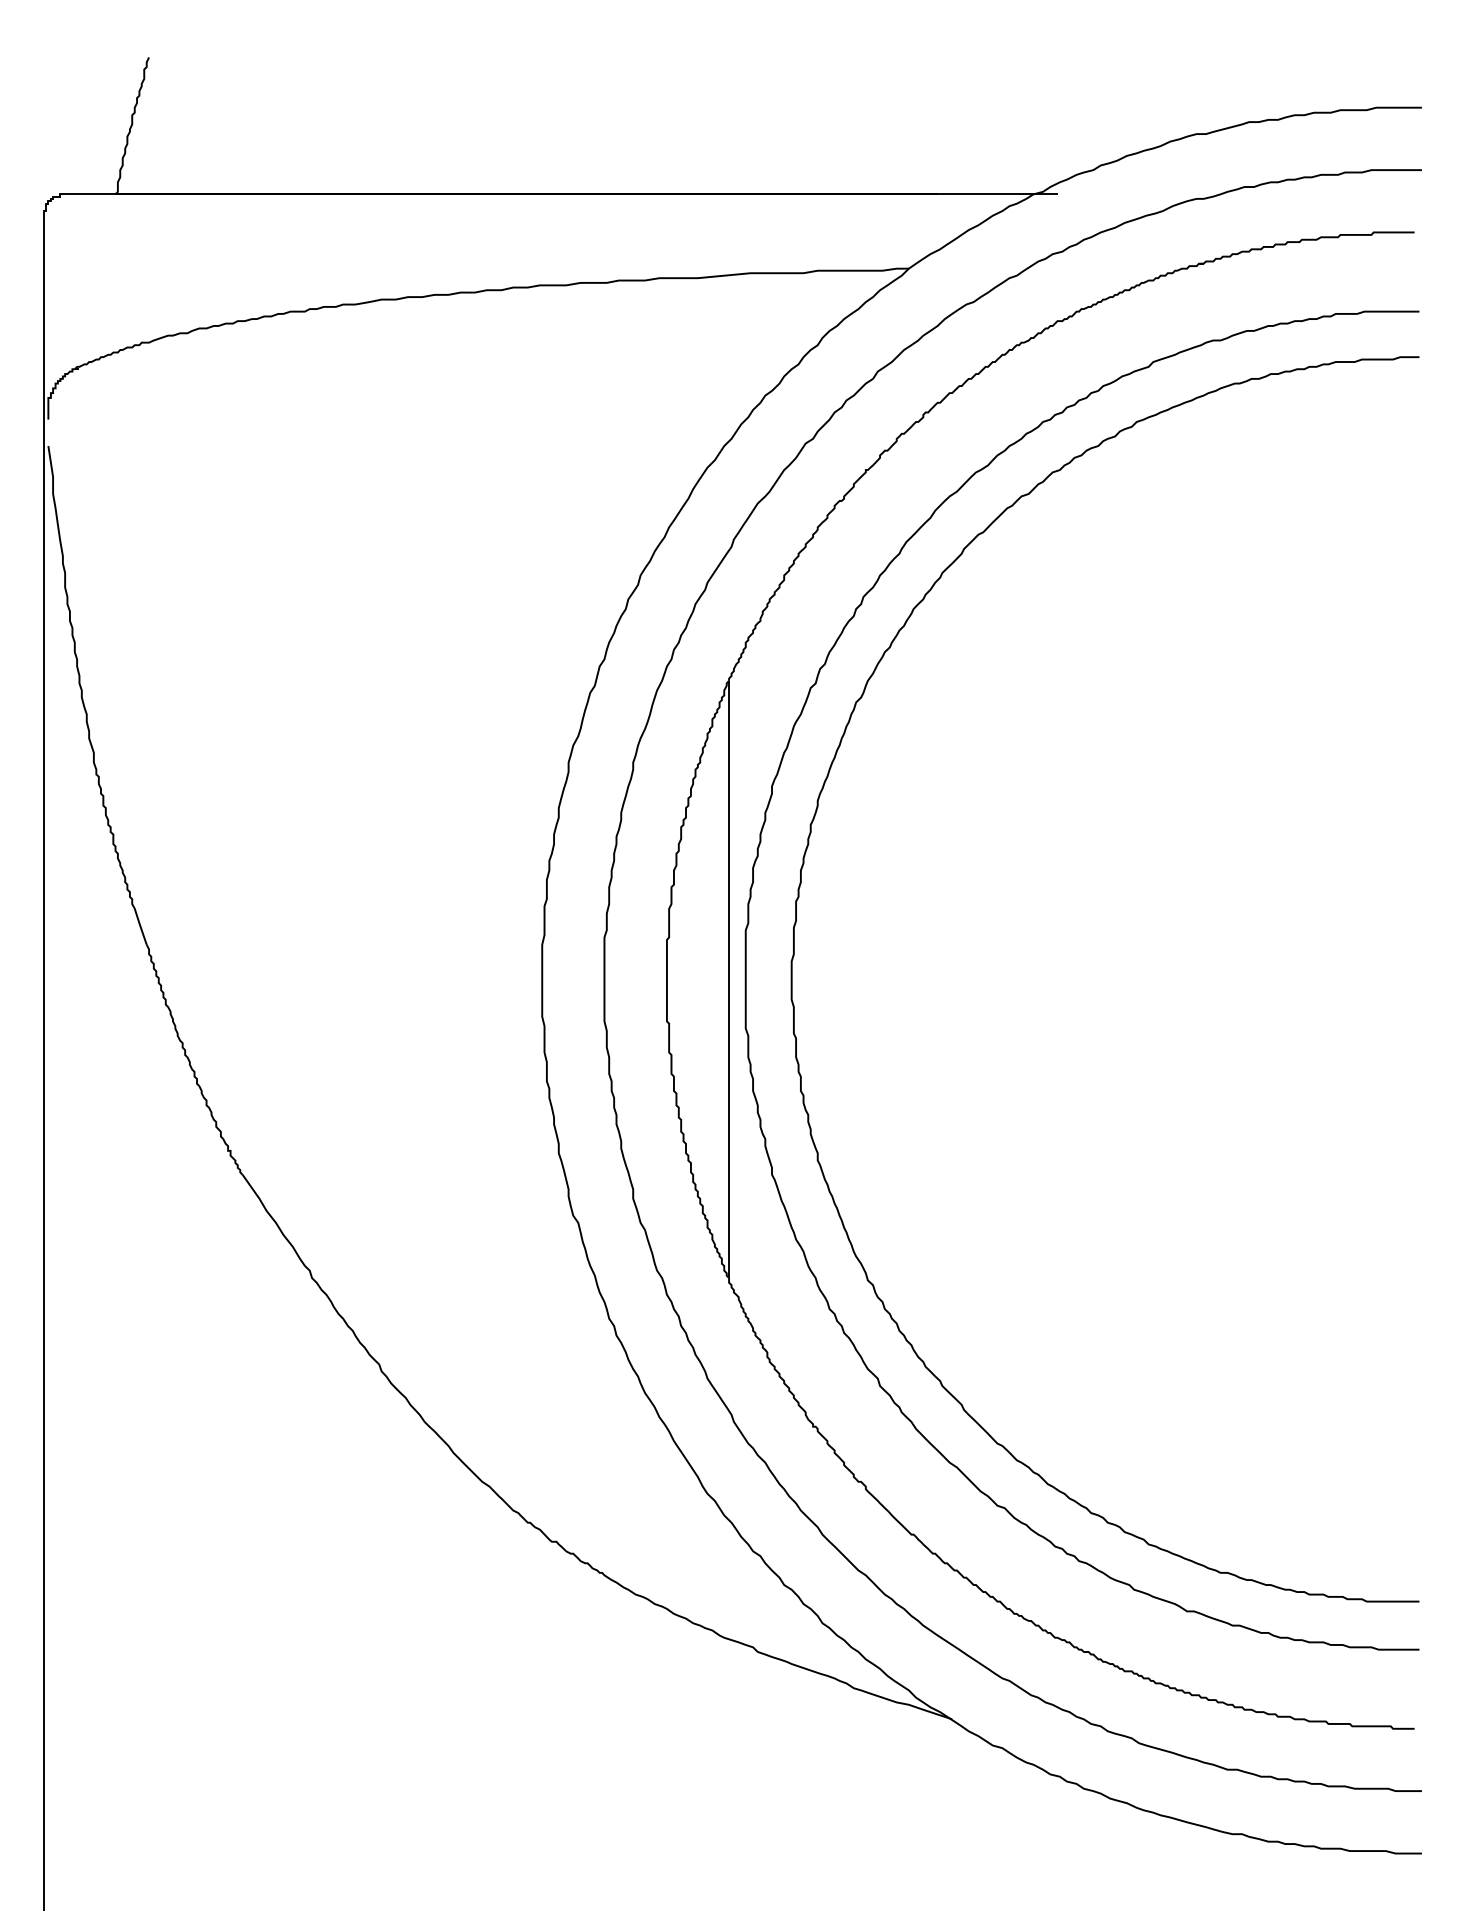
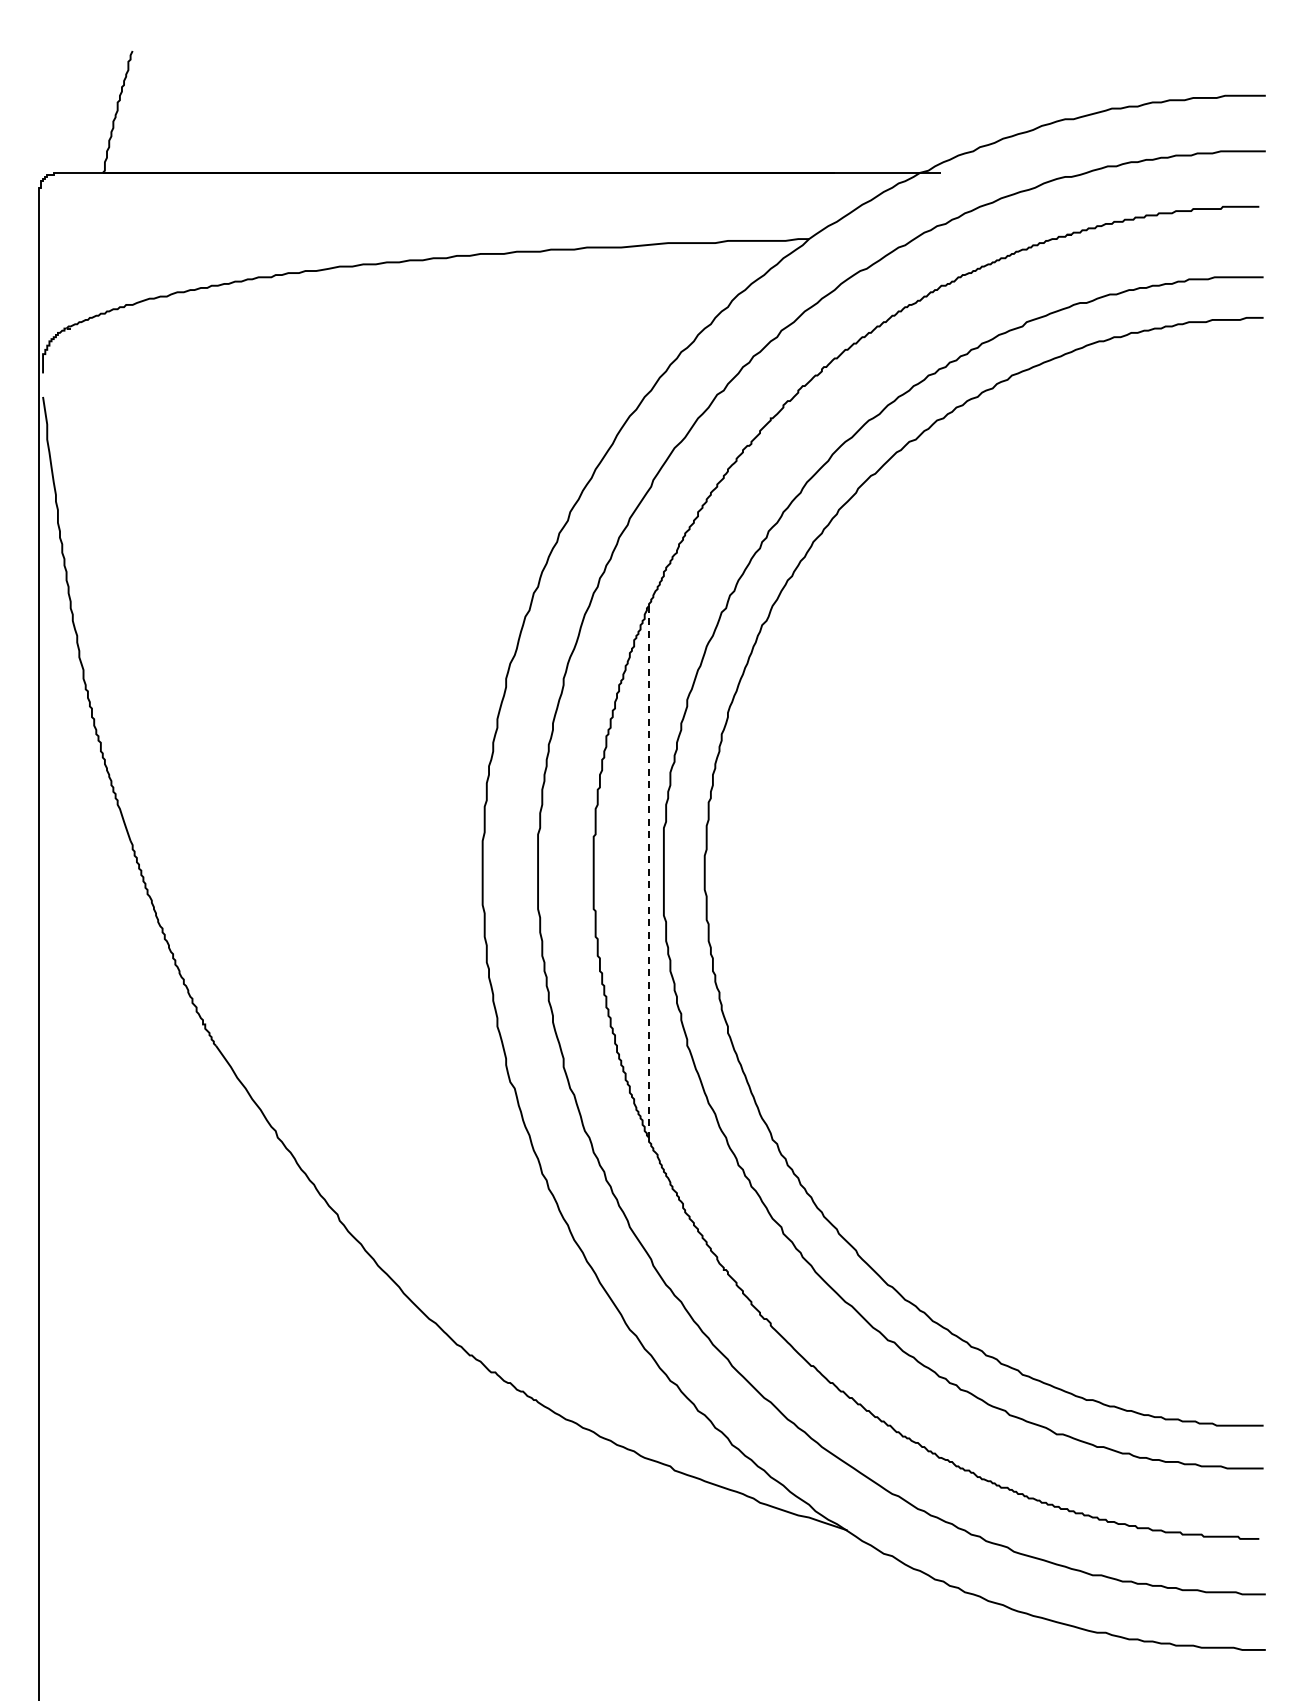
line: (729, 979) -> (649, 871), solid -> dashed

